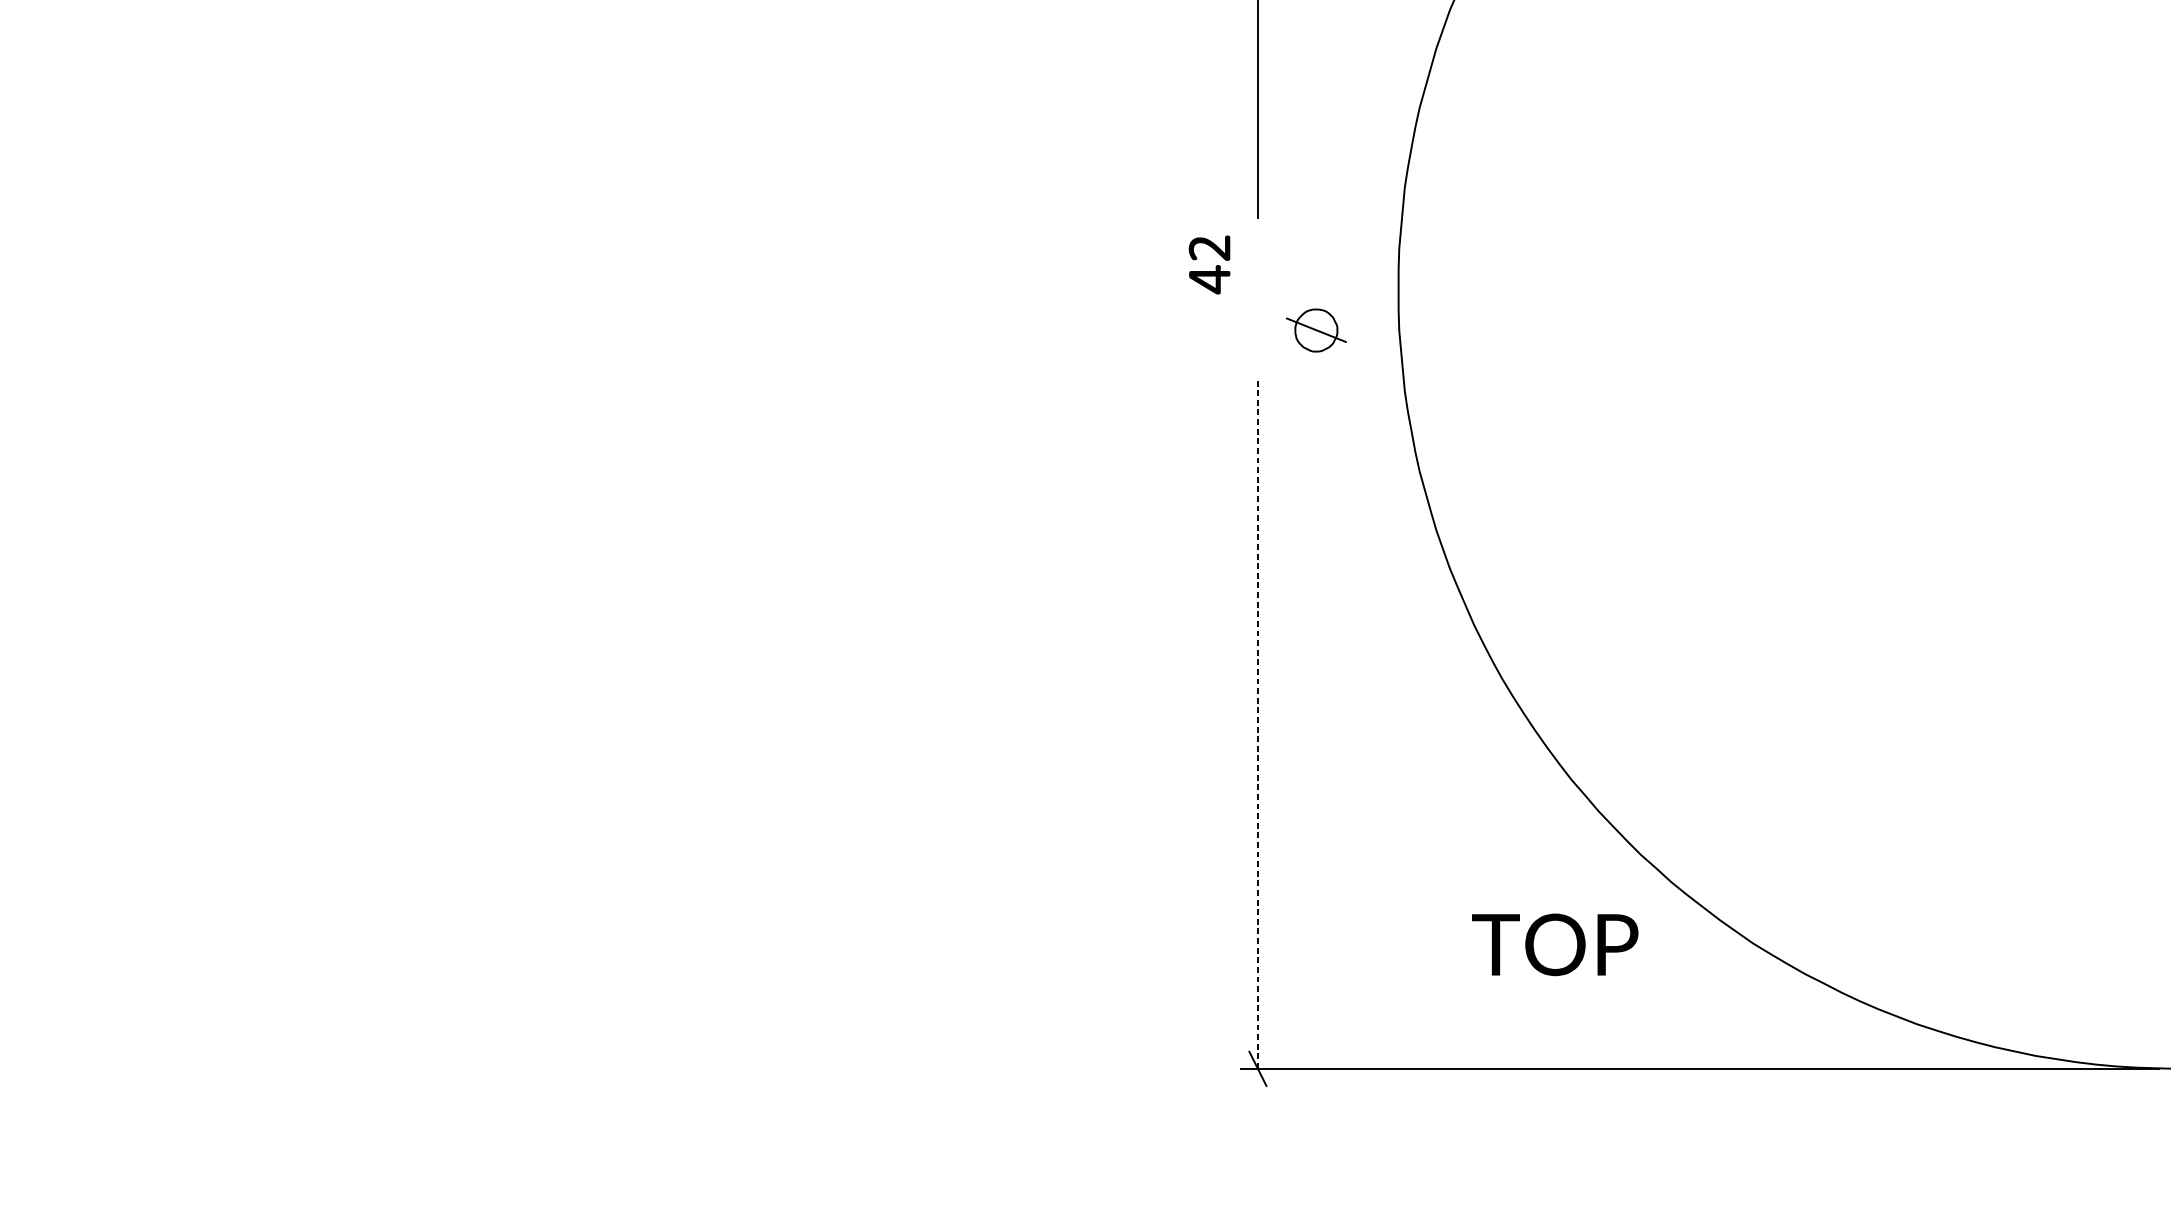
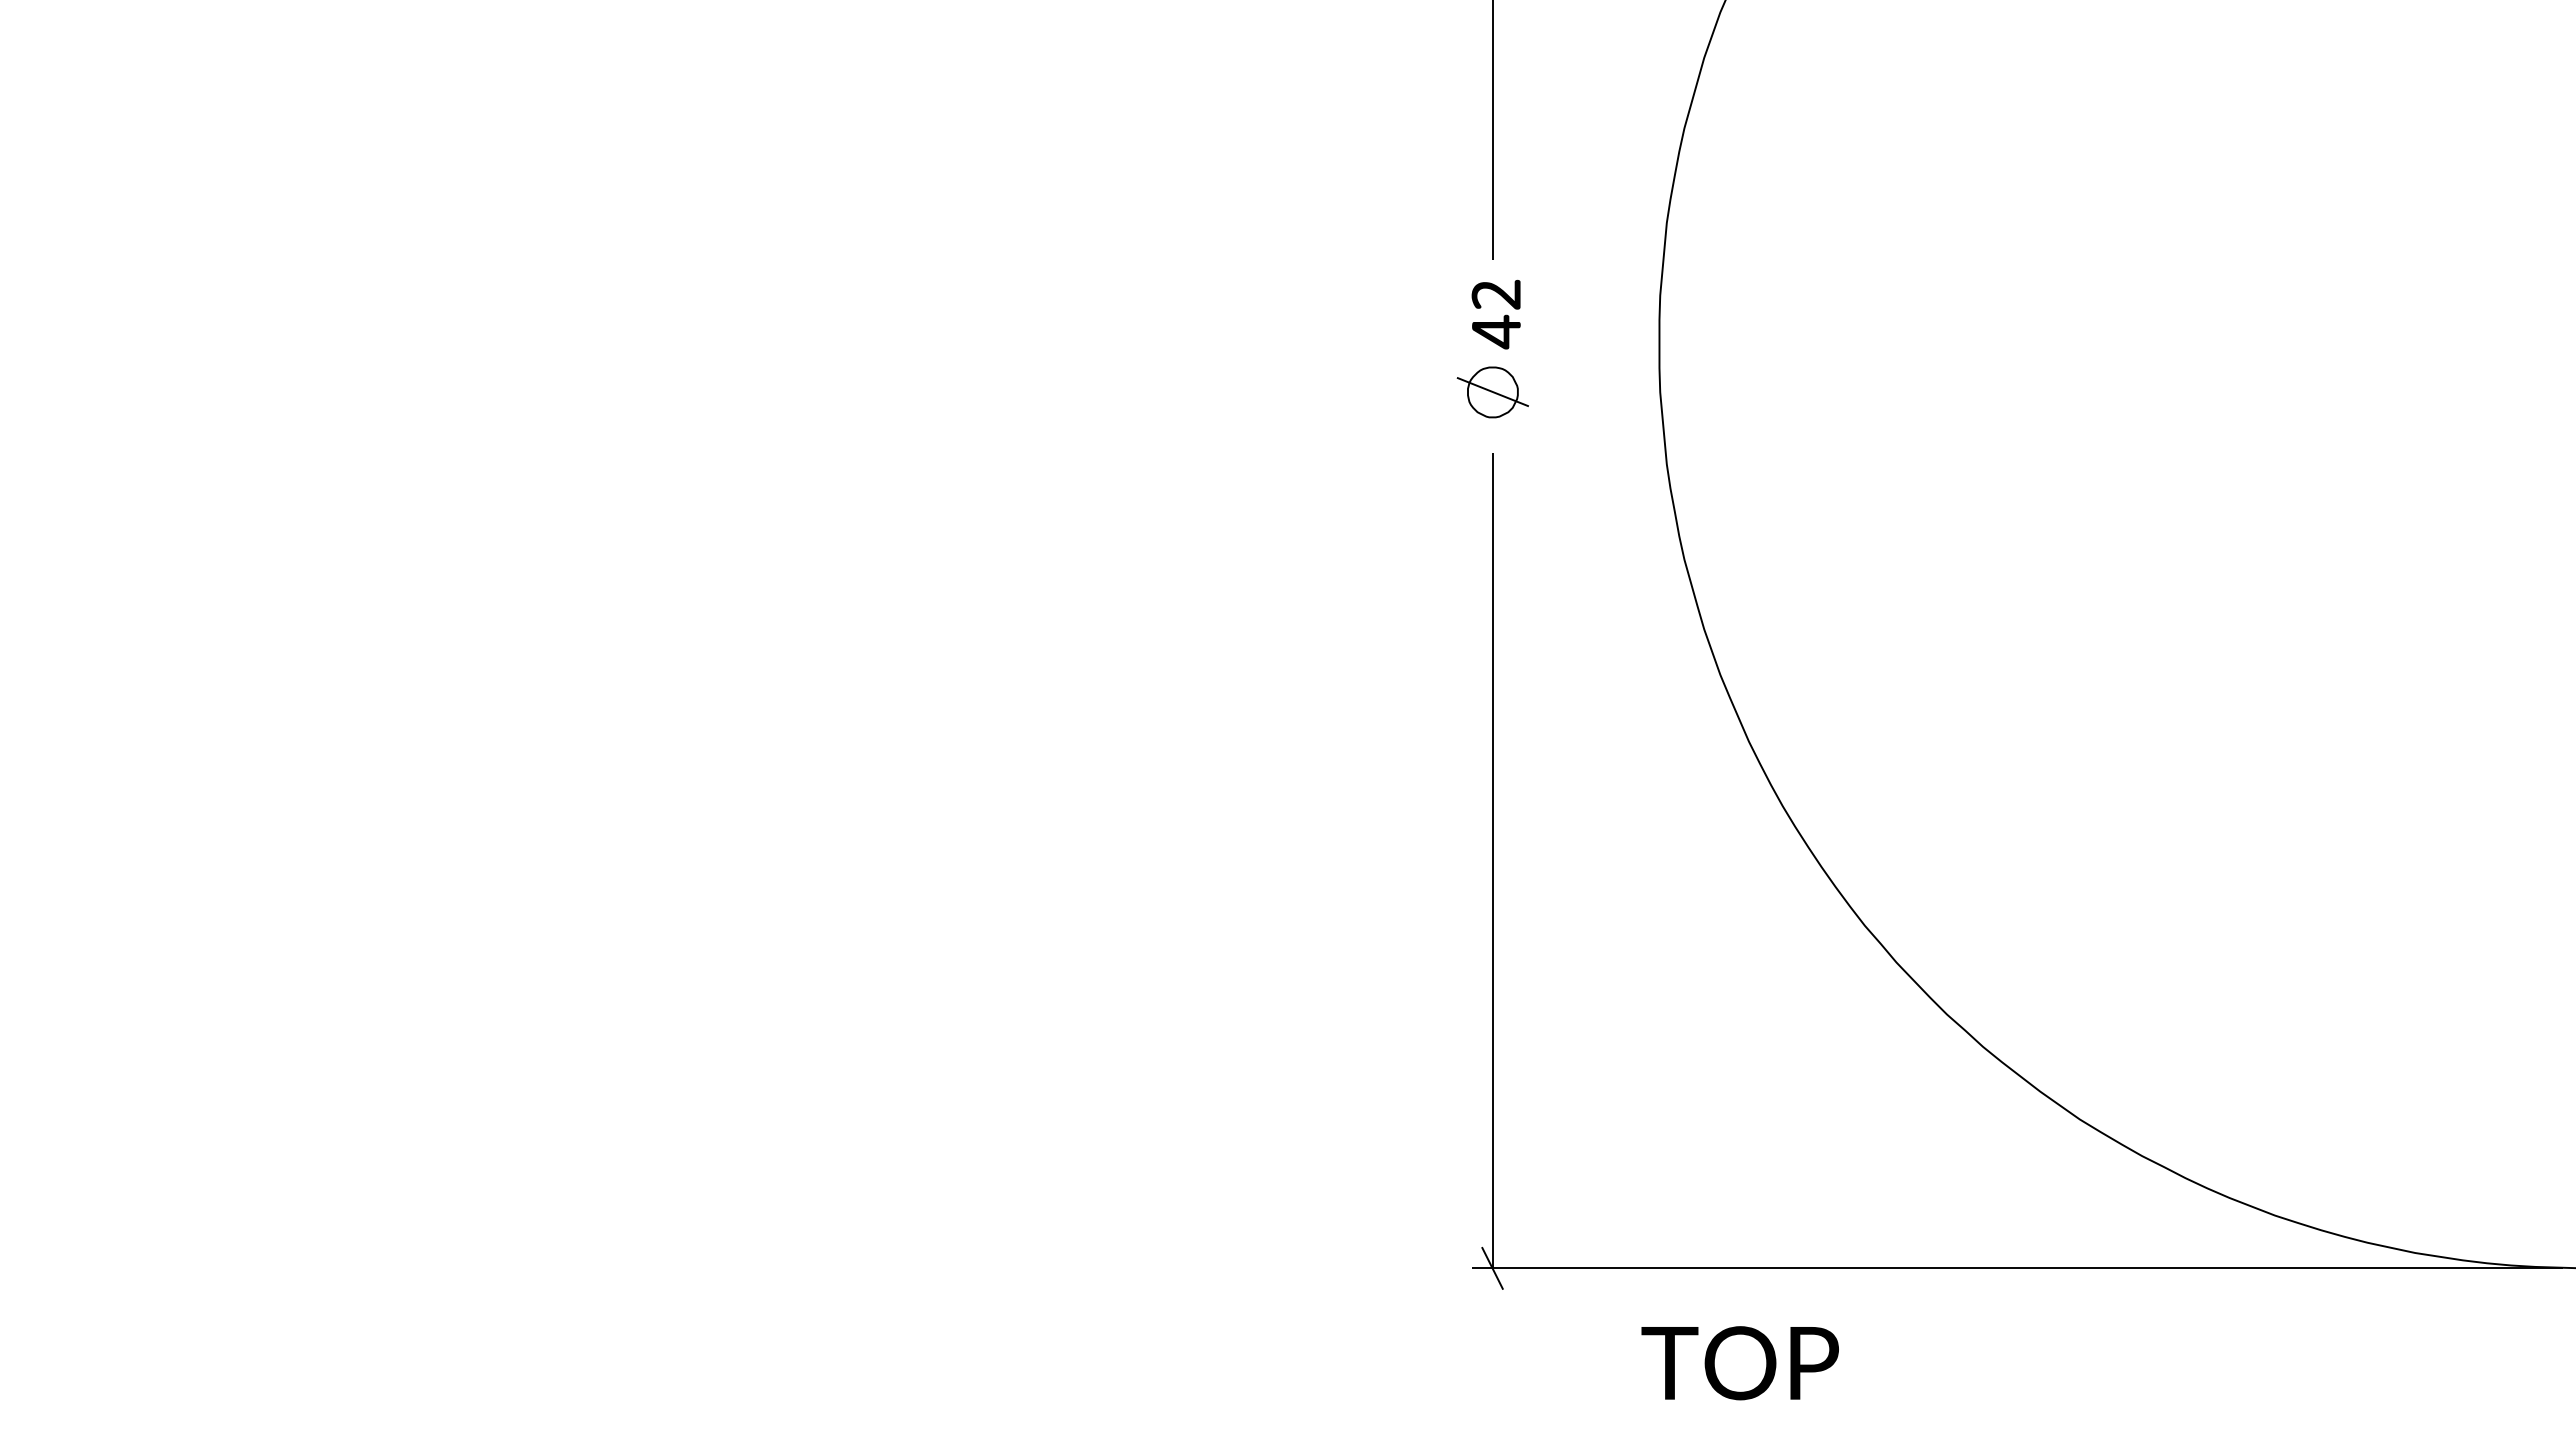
part: (1208, 271) -> (1495, 322), moved
part: (1316, 330) -> (1492, 392), moved
line: (1257, 725) -> (1492, 860), dashed -> solid
text: (1554, 945) -> (1739, 1363), moved

